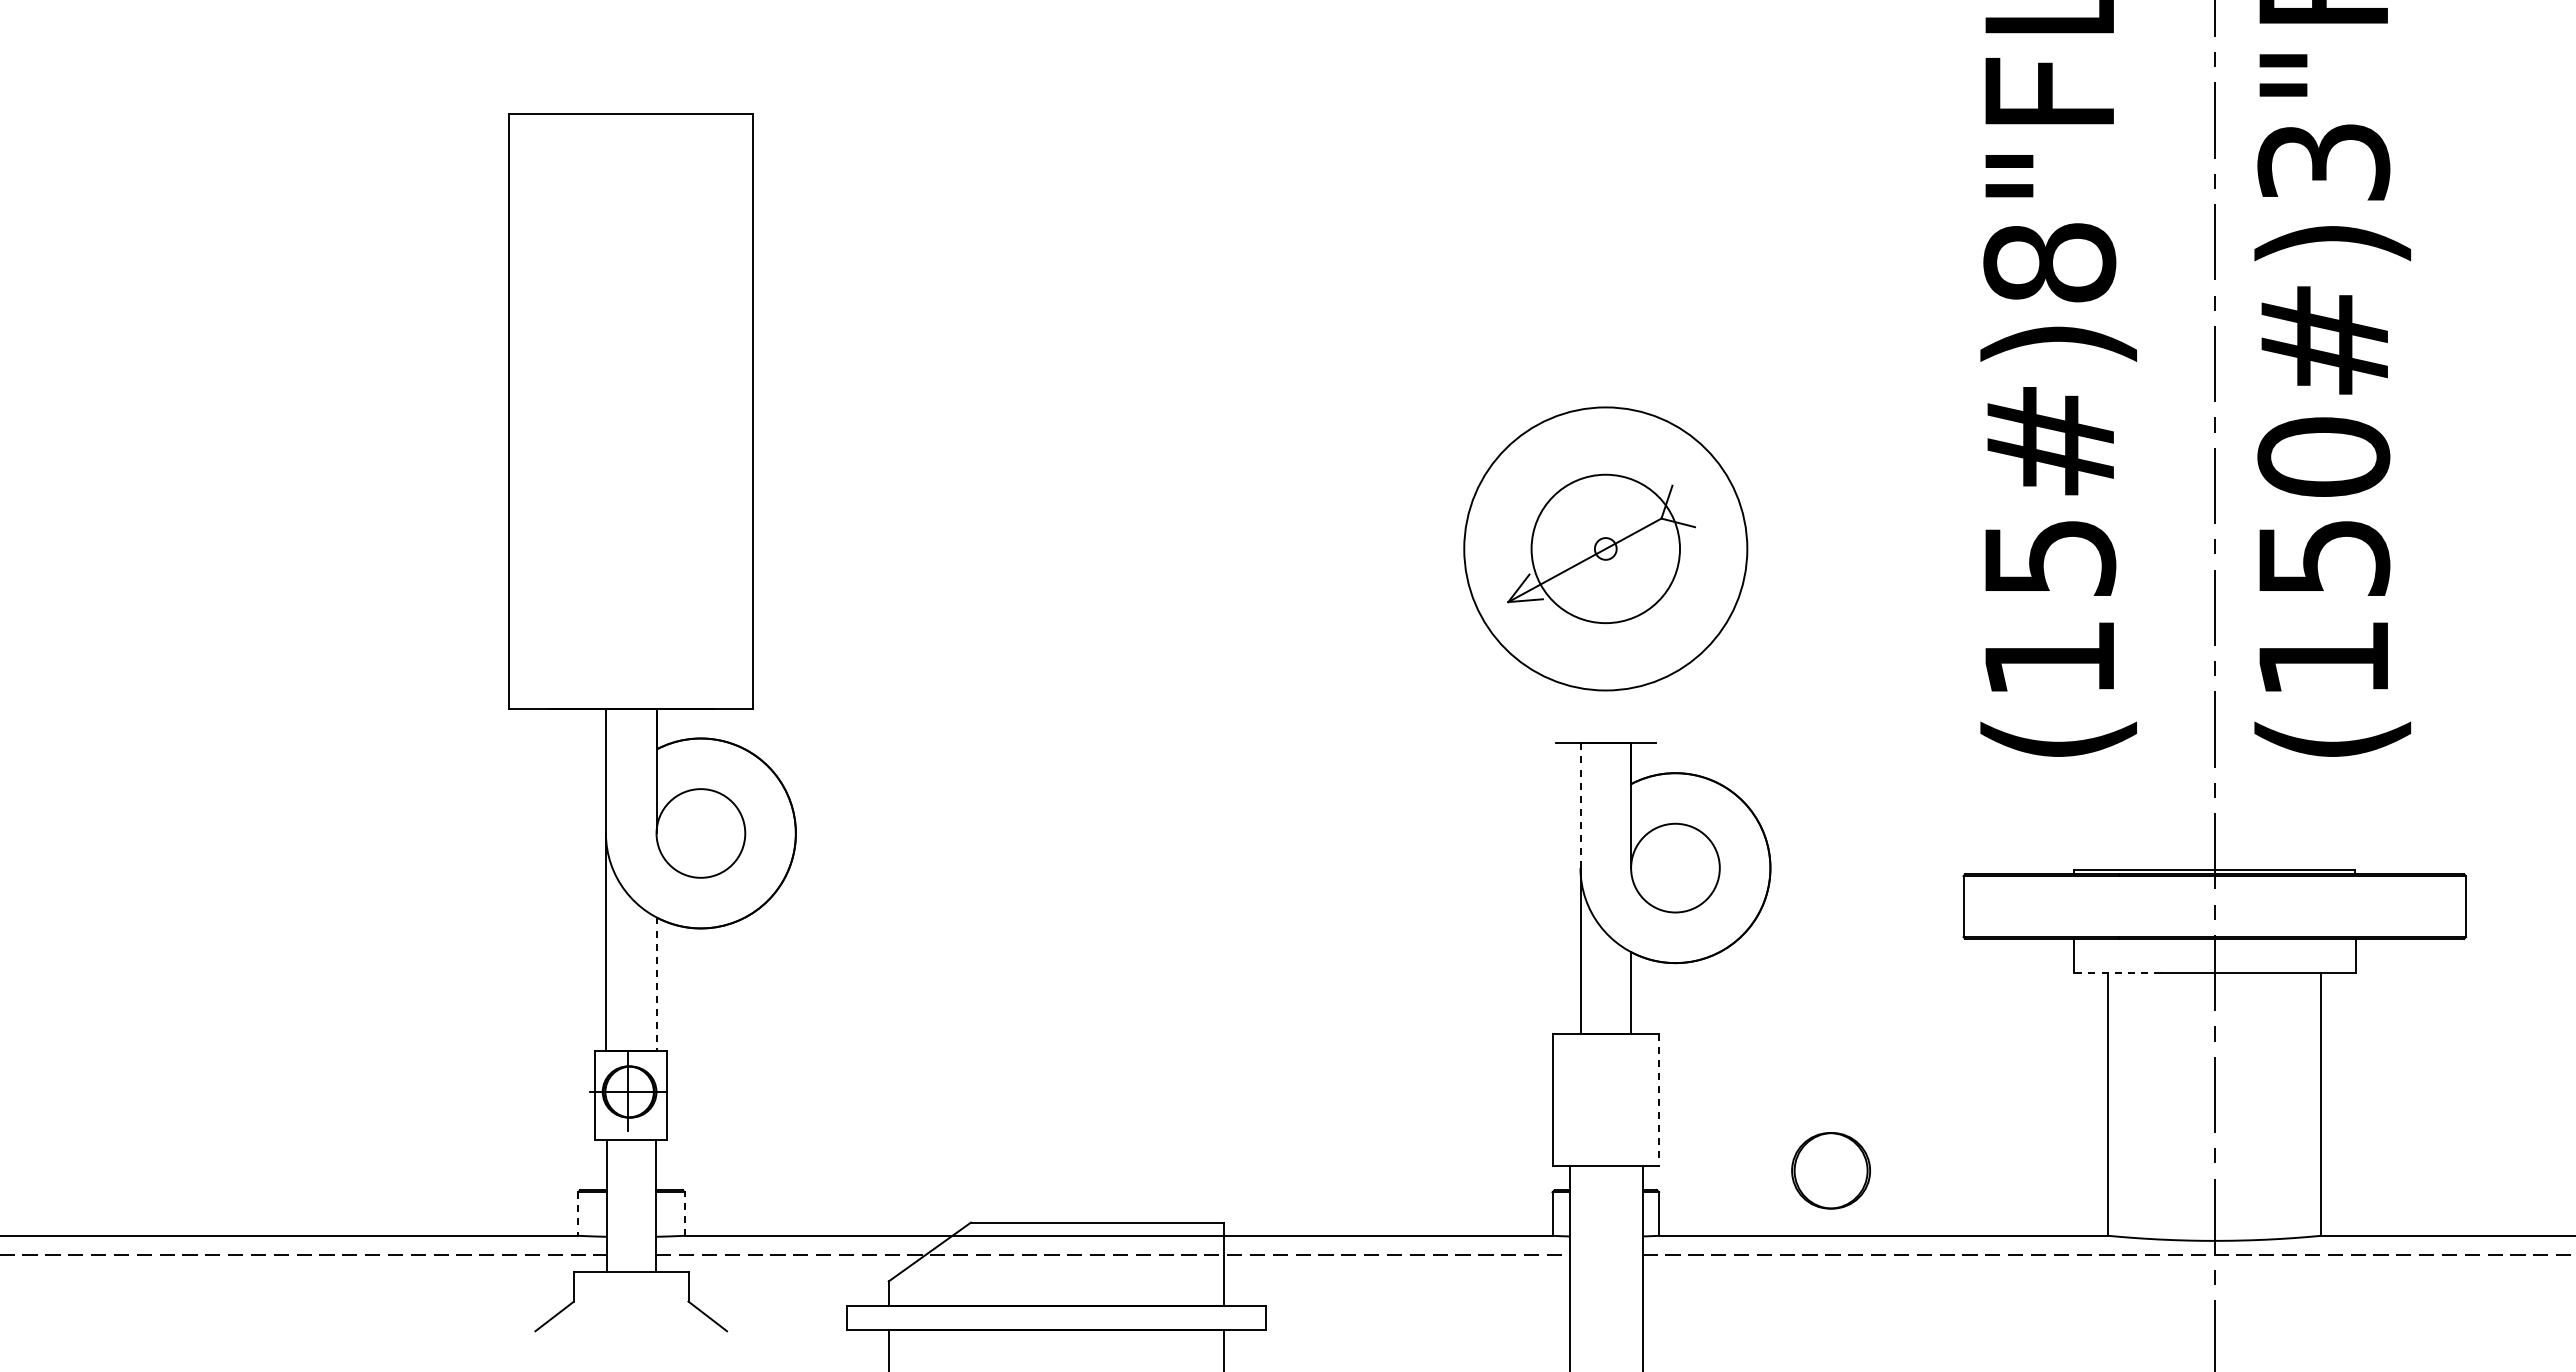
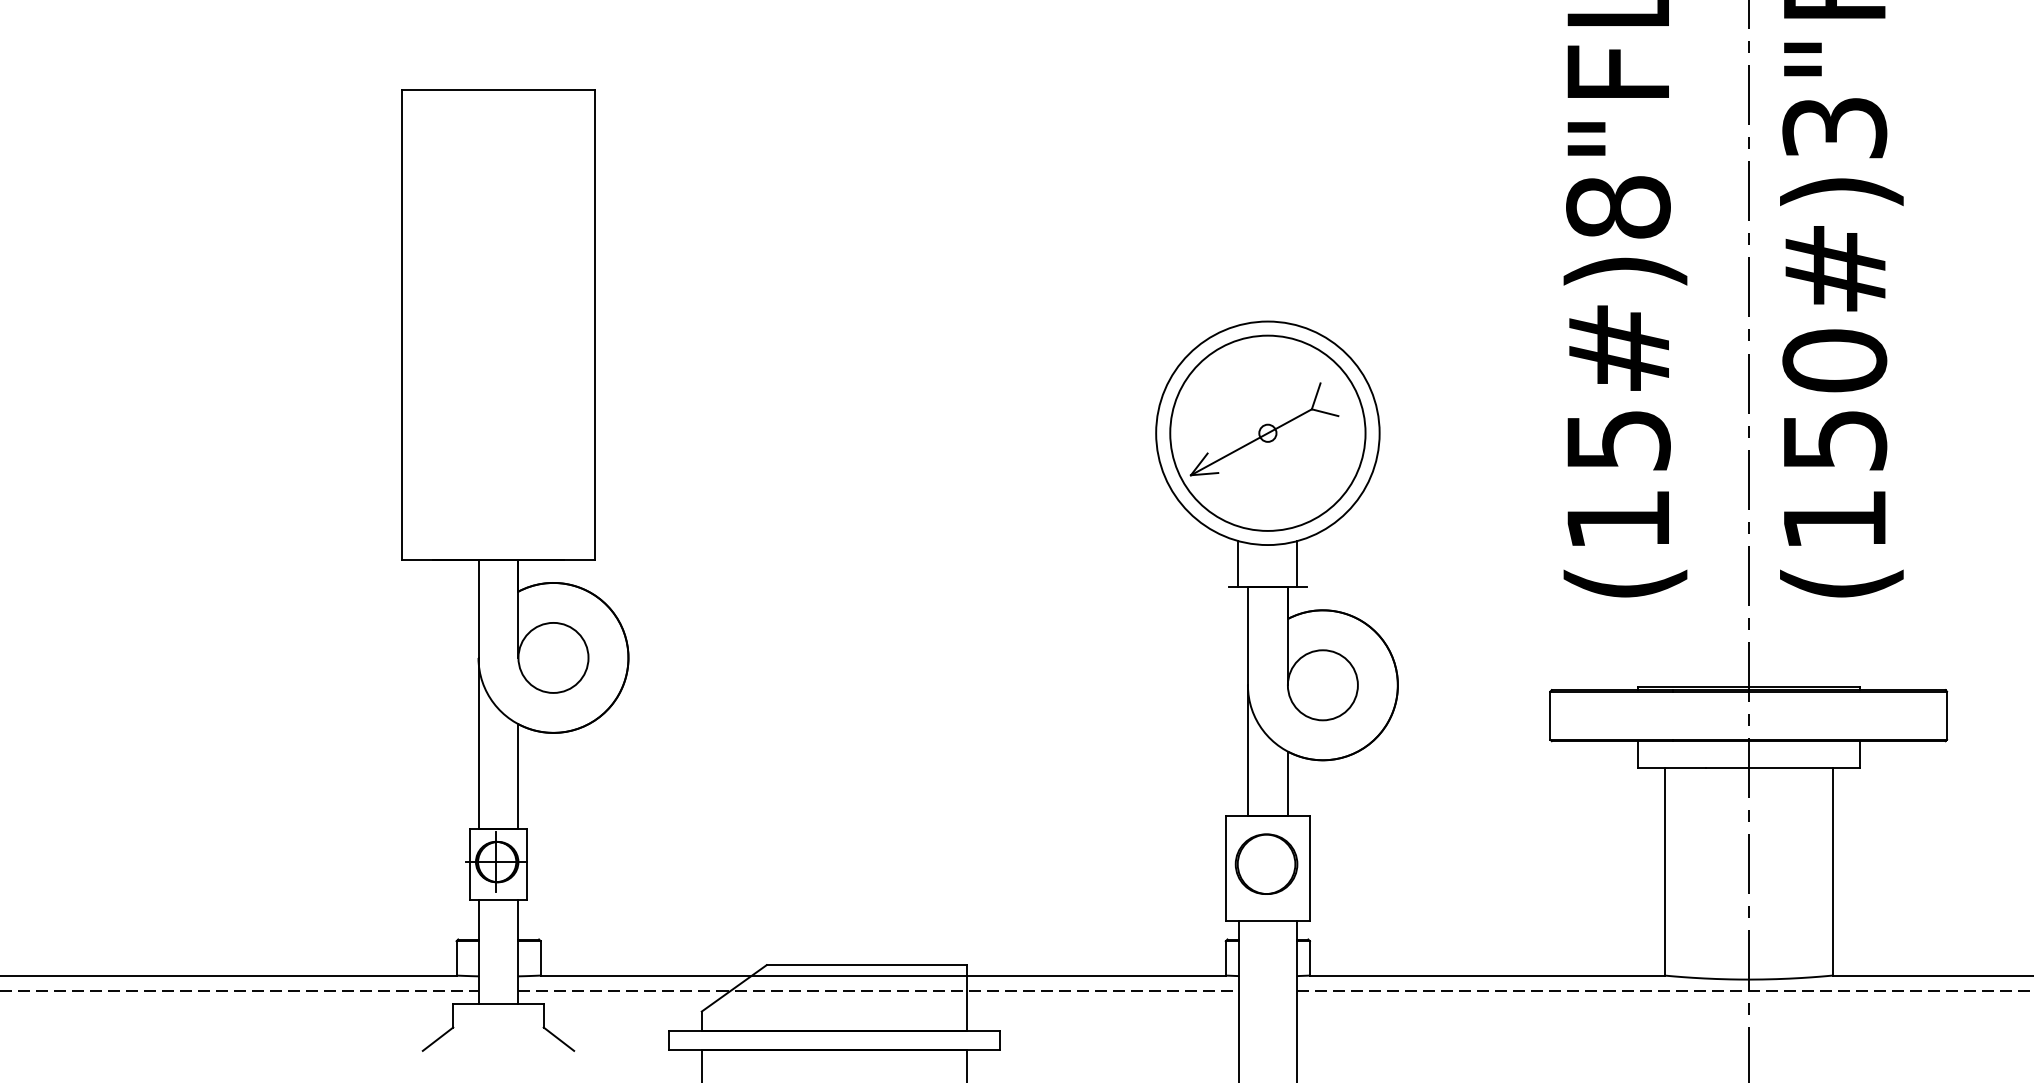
circle: (1605, 548) -> (1267, 432), size x1.67
line: (1568, 714) -> (1238, 564), added
line: (1643, 714) -> (1297, 564), added
line: (1580, 805) -> (1247, 635), dashed -> solid
line: (2116, 973) -> (1671, 768), dashed -> solid
line: (656, 984) -> (518, 777), dashed -> solid
line: (1658, 1100) -> (1309, 868), dashed -> solid
part: (1830, 1170) -> (1266, 864), moved
line: (578, 1214) -> (456, 958), dashed -> solid
line: (684, 1214) -> (540, 958), dashed -> solid

